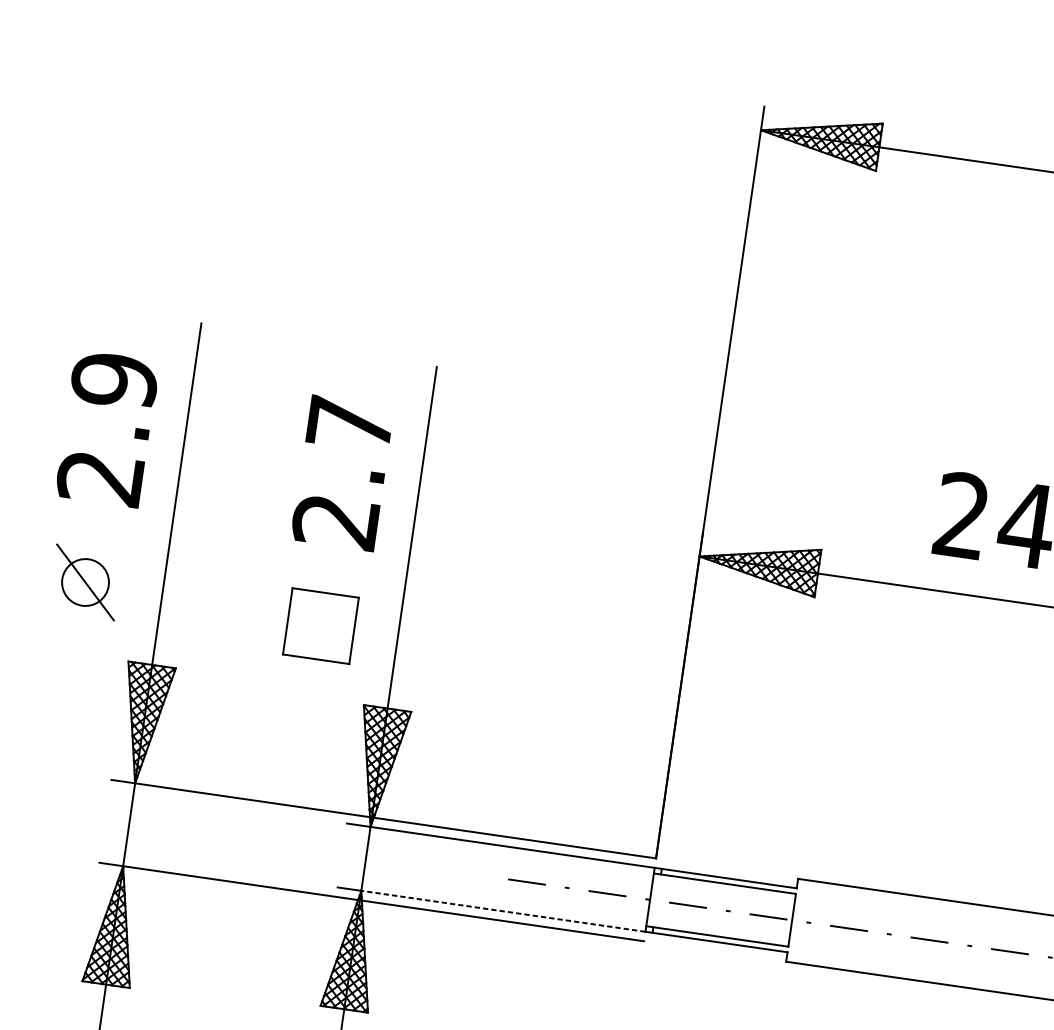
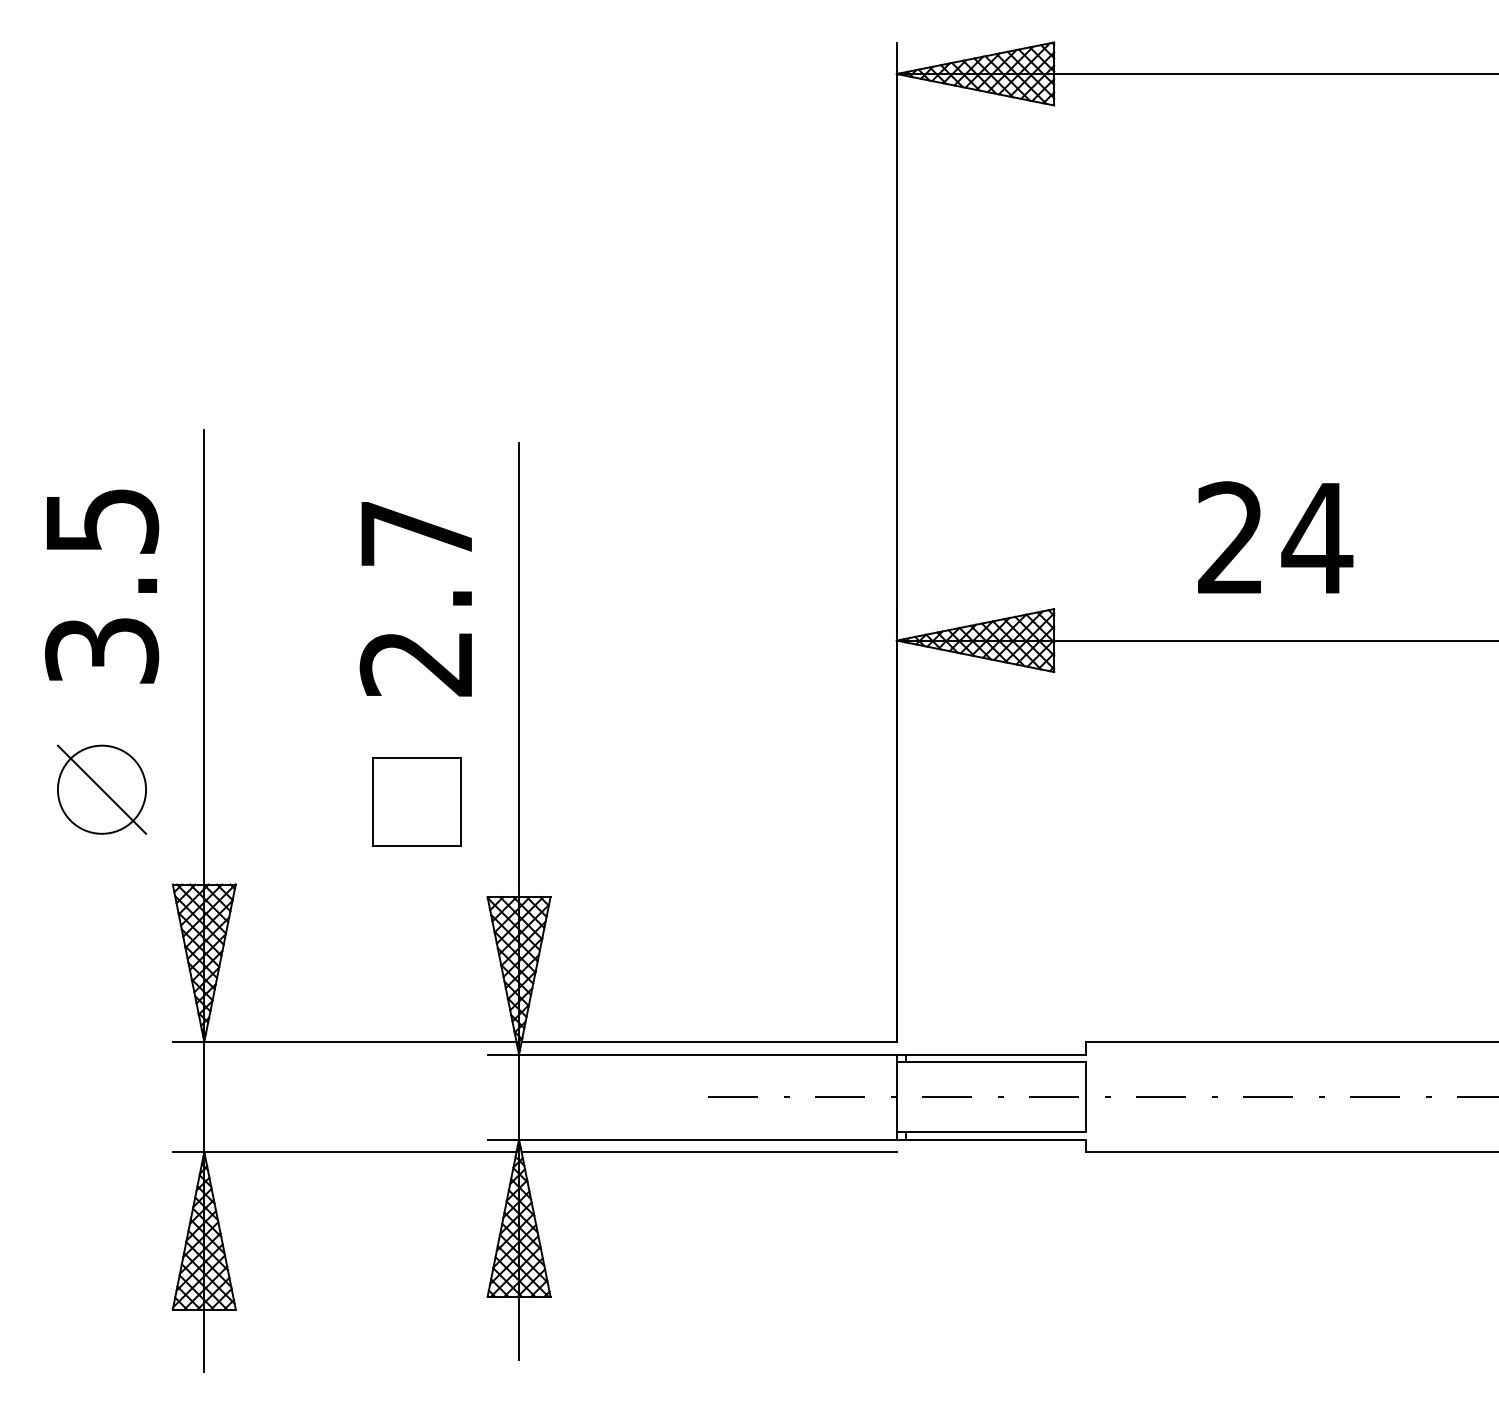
text: (108, 428) -> (102, 585), 2.9 -> 3.5
circle: (85, 582) -> (101, 789), size x1.43
line: (503, 911) -> (707, 1139), dashed -> solid

